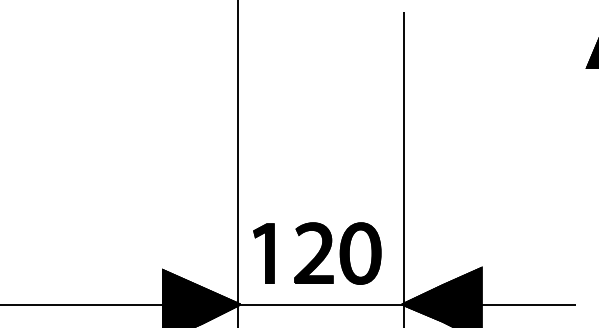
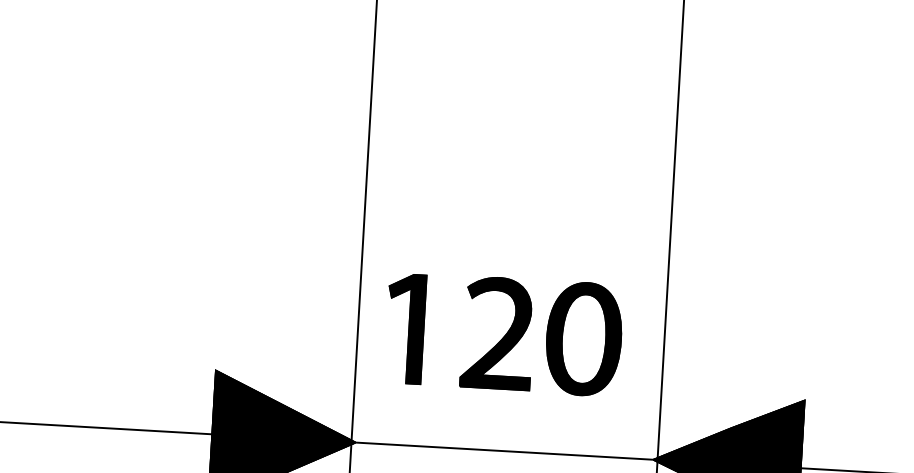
part: (317, 253) -> (504, 334), moved

